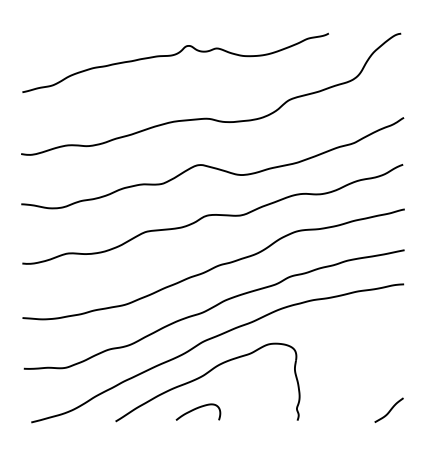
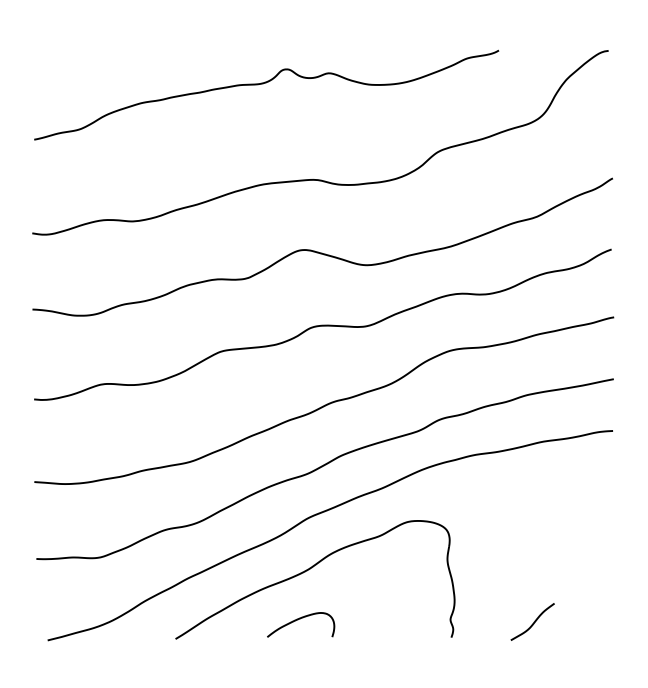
curve: (389, 410) -> (533, 622), moved

